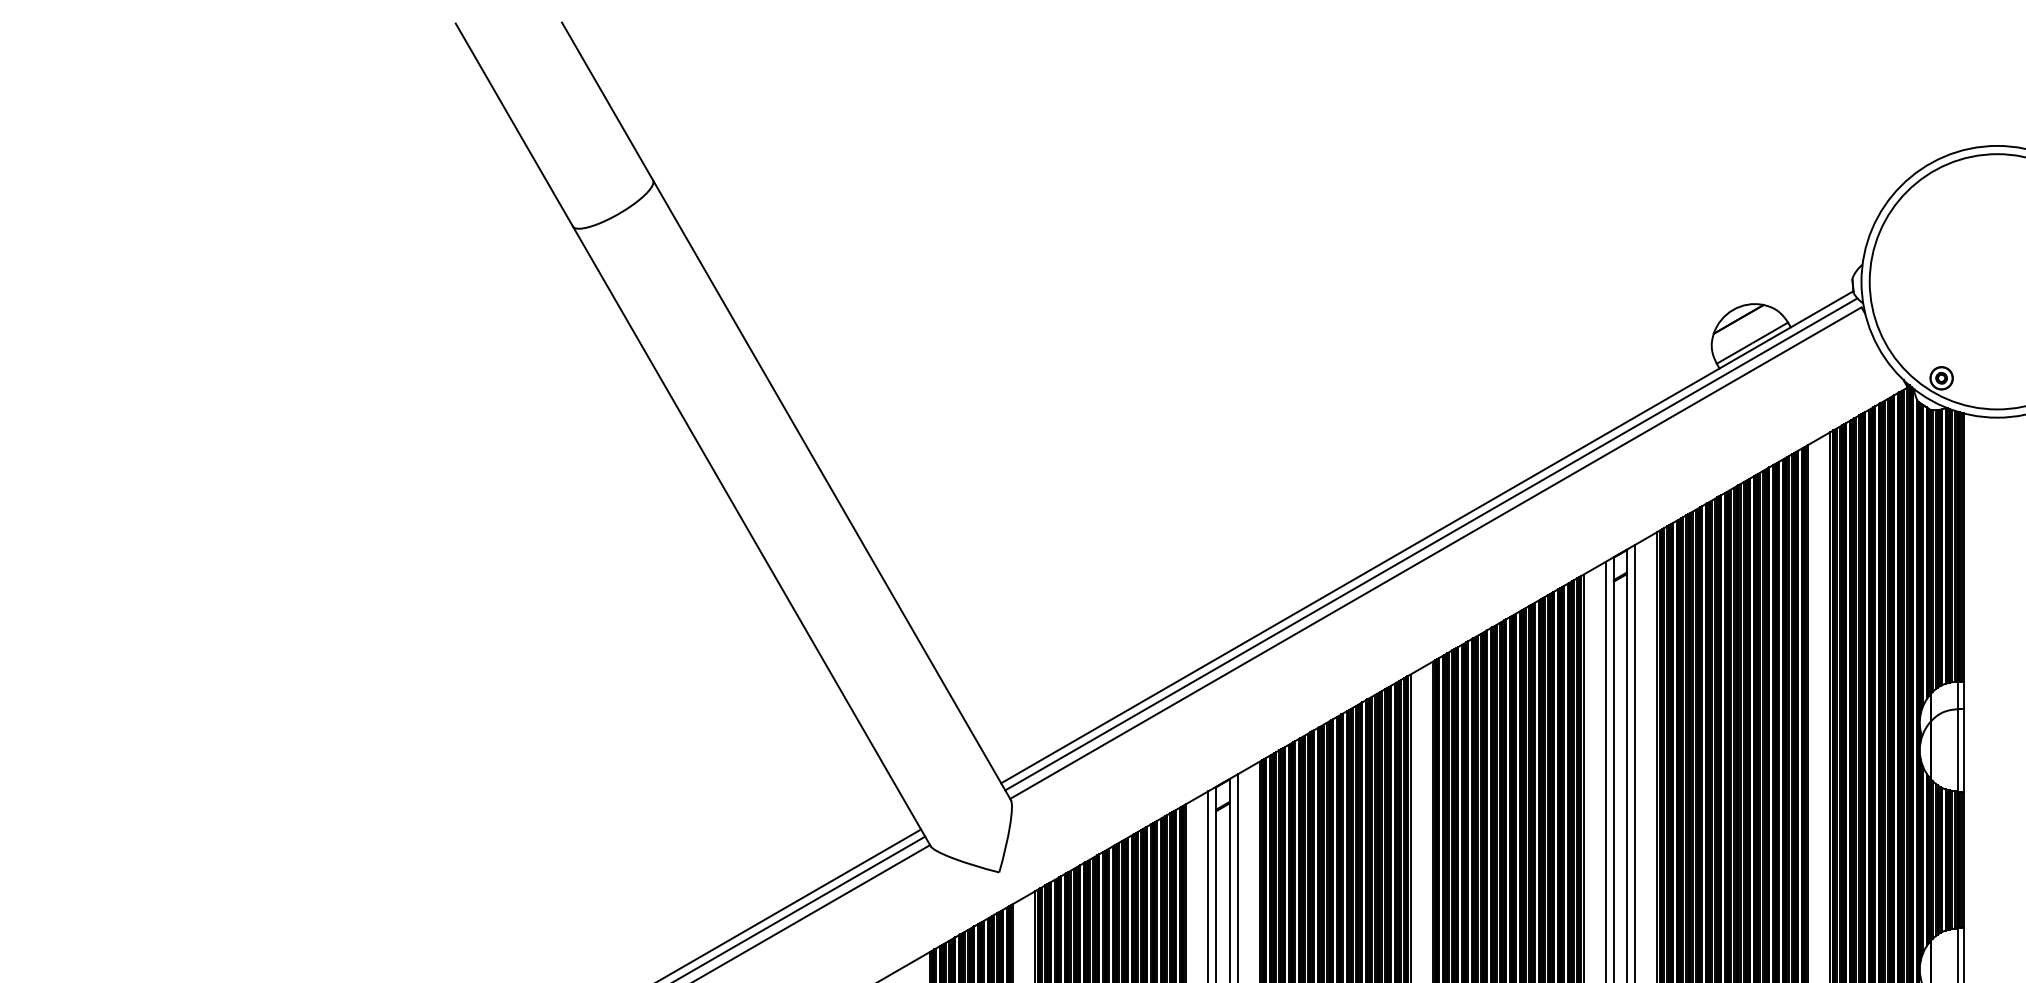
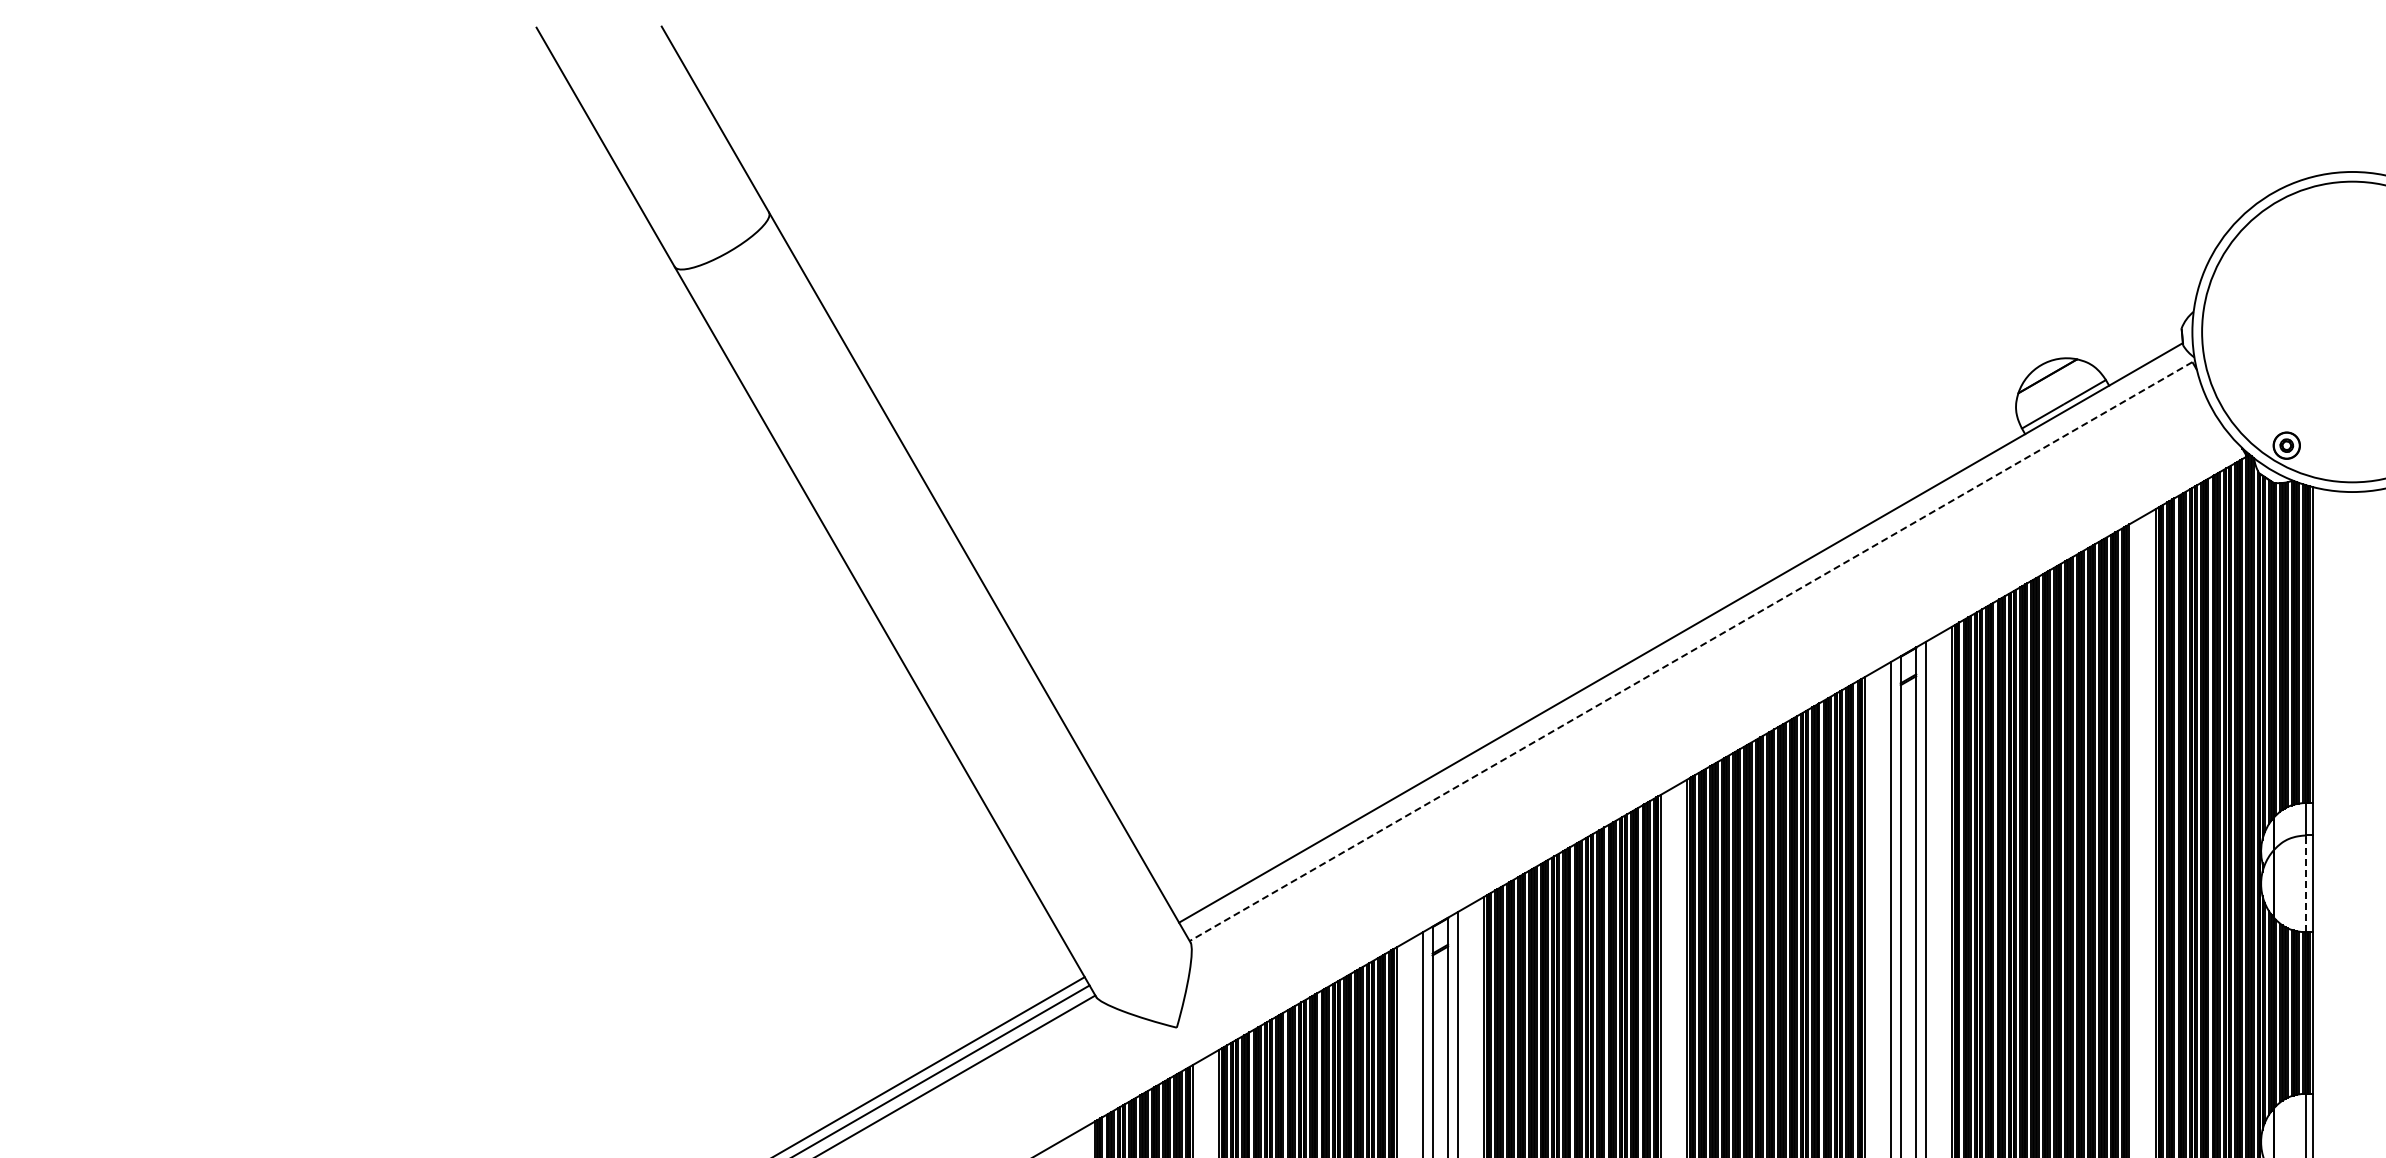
line: (1431, 544) -> (1685, 641), removed
line: (1436, 553) -> (1691, 651), solid -> dashed
line: (1958, 750) -> (2306, 884), solid -> dashed

